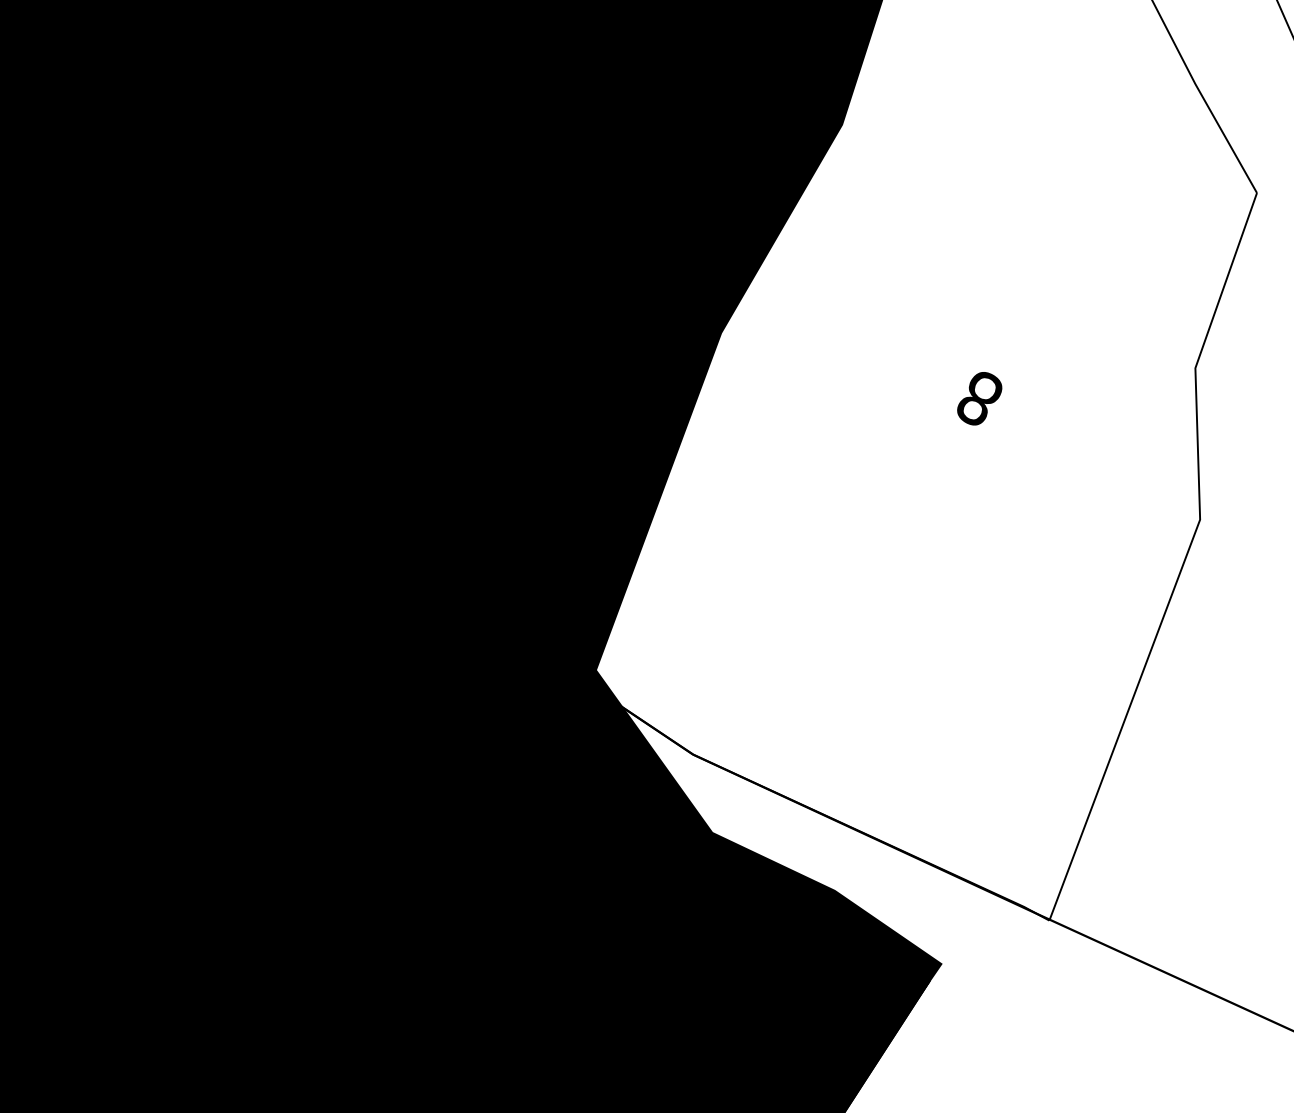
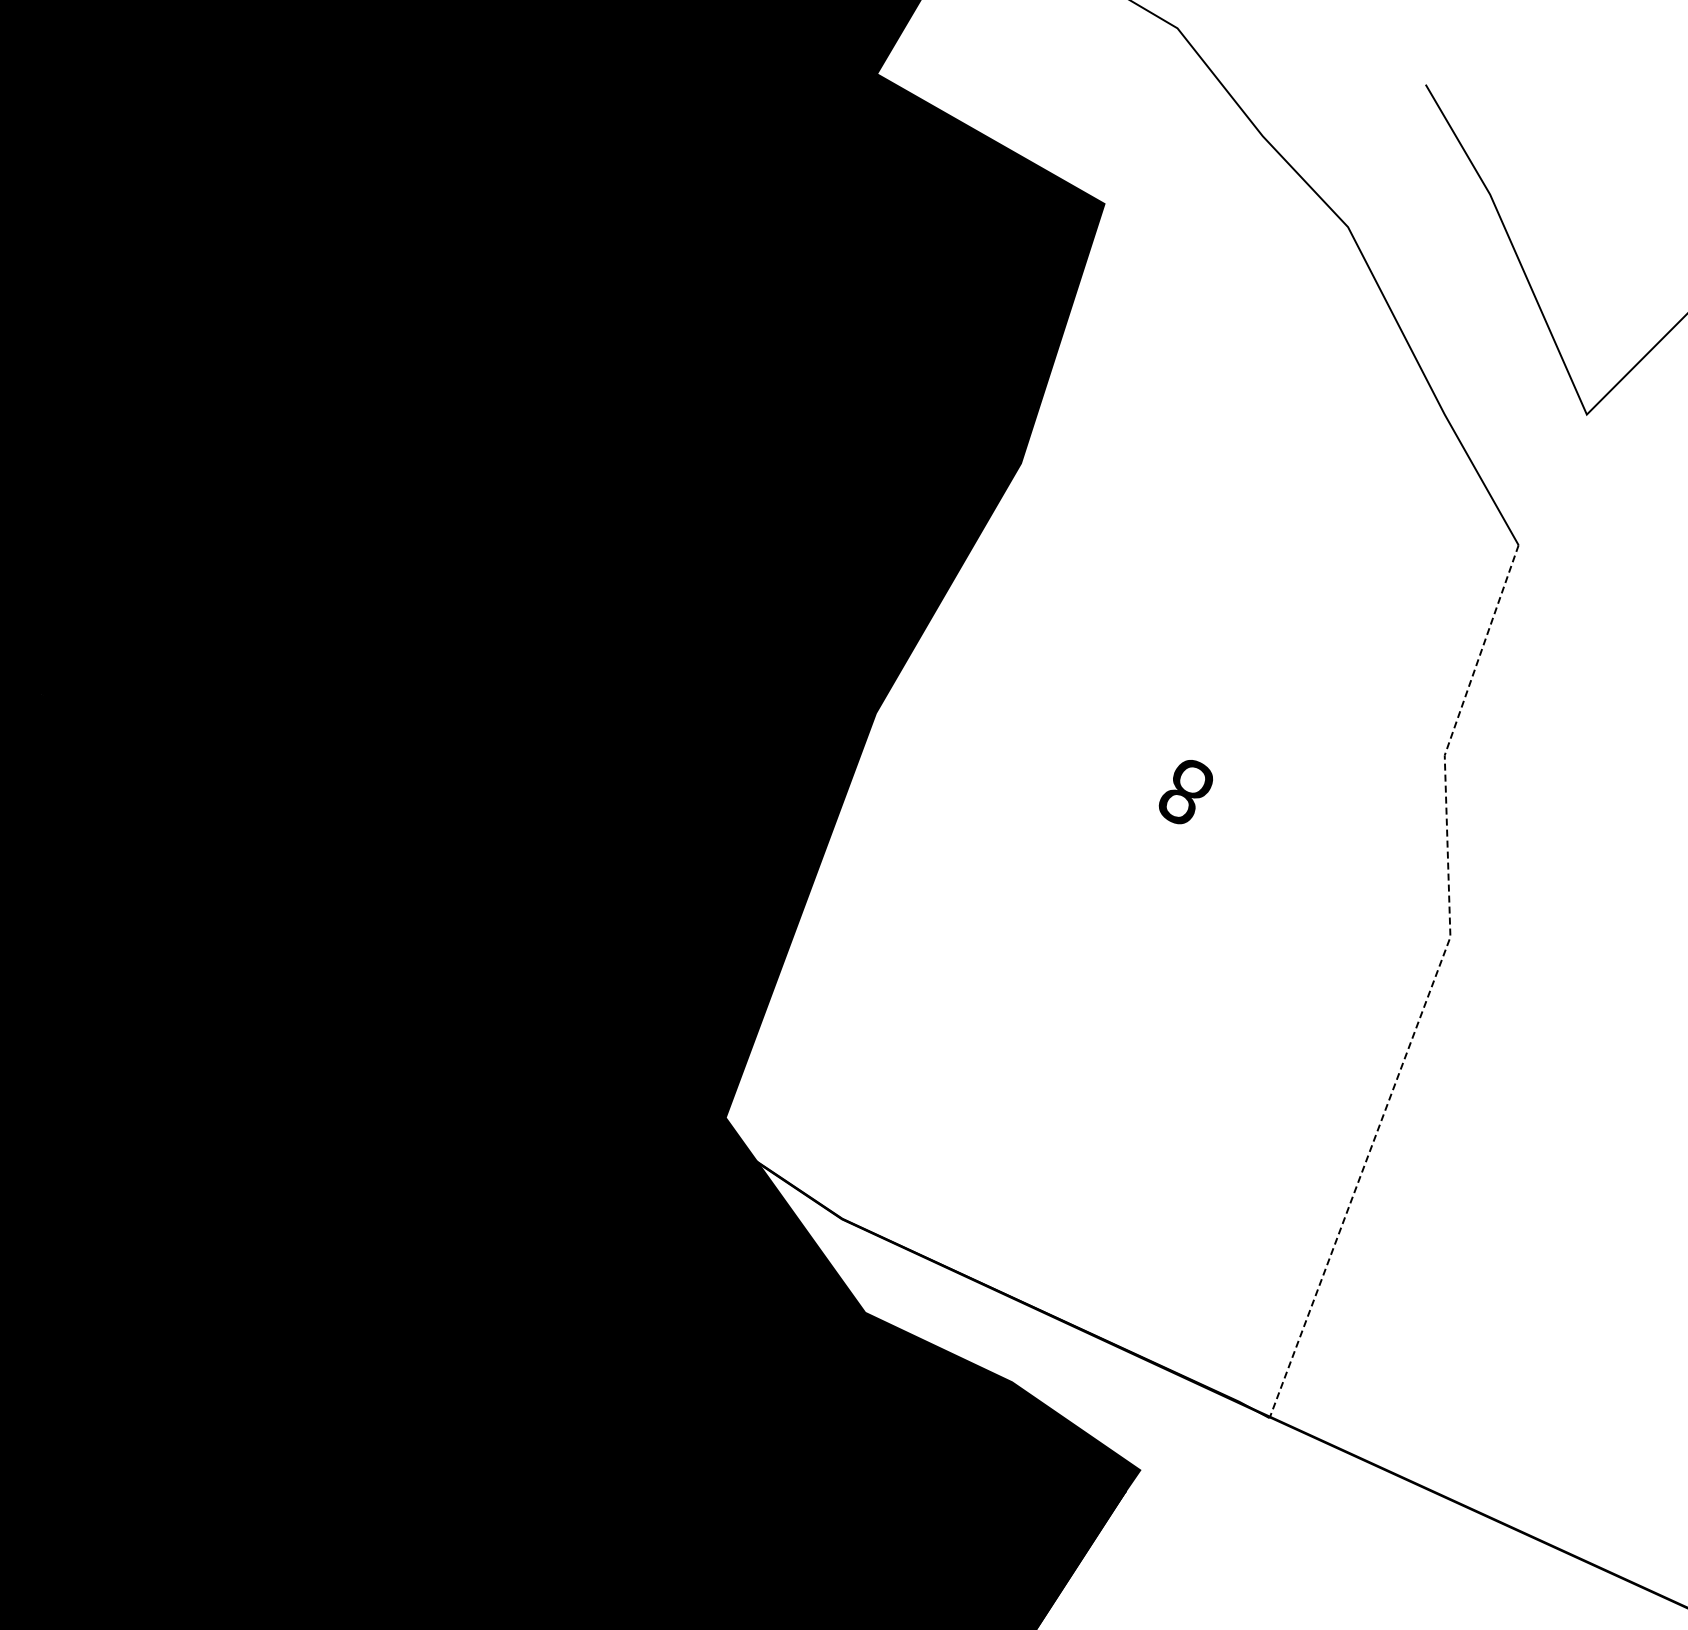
line: (1184, 561) -> (1431, 987), solid -> dashed

